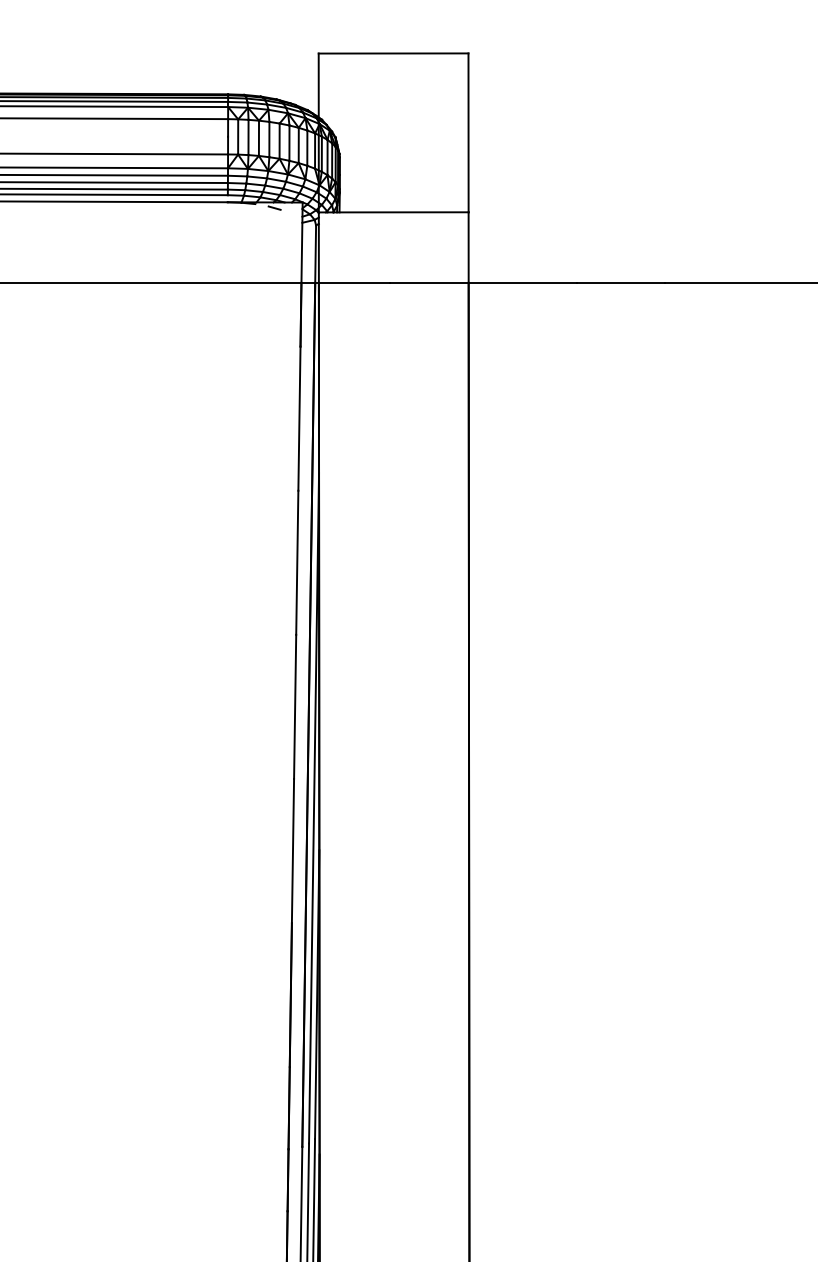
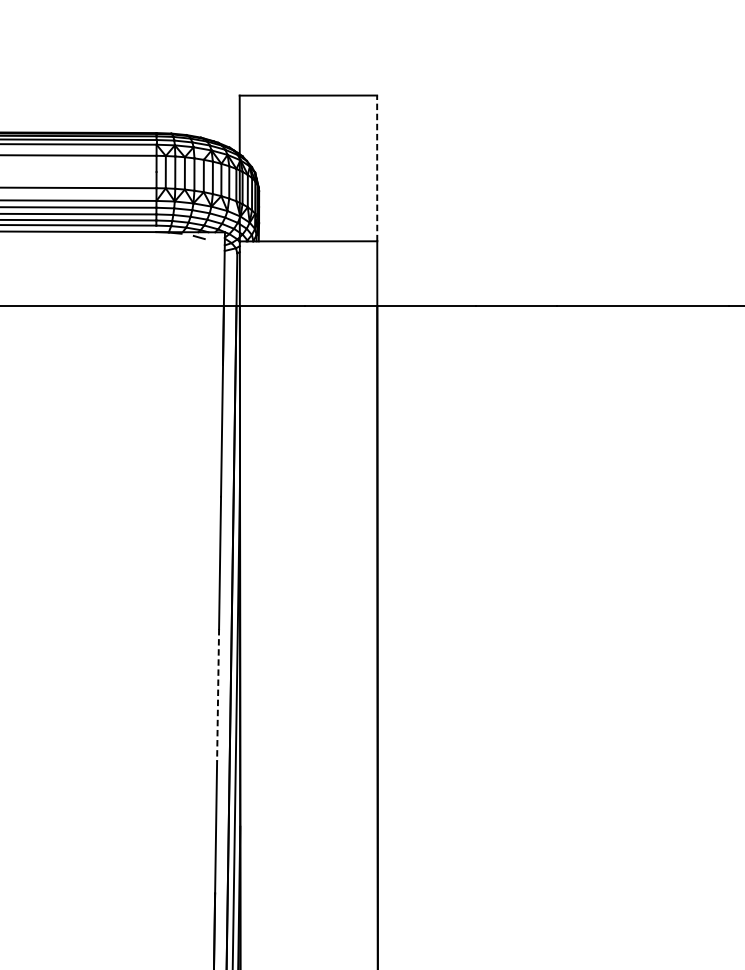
line: (468, 132) -> (377, 168), solid -> dashed
line: (295, 707) -> (218, 695), solid -> dashed

